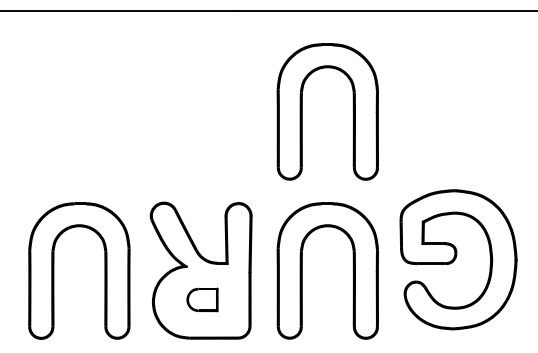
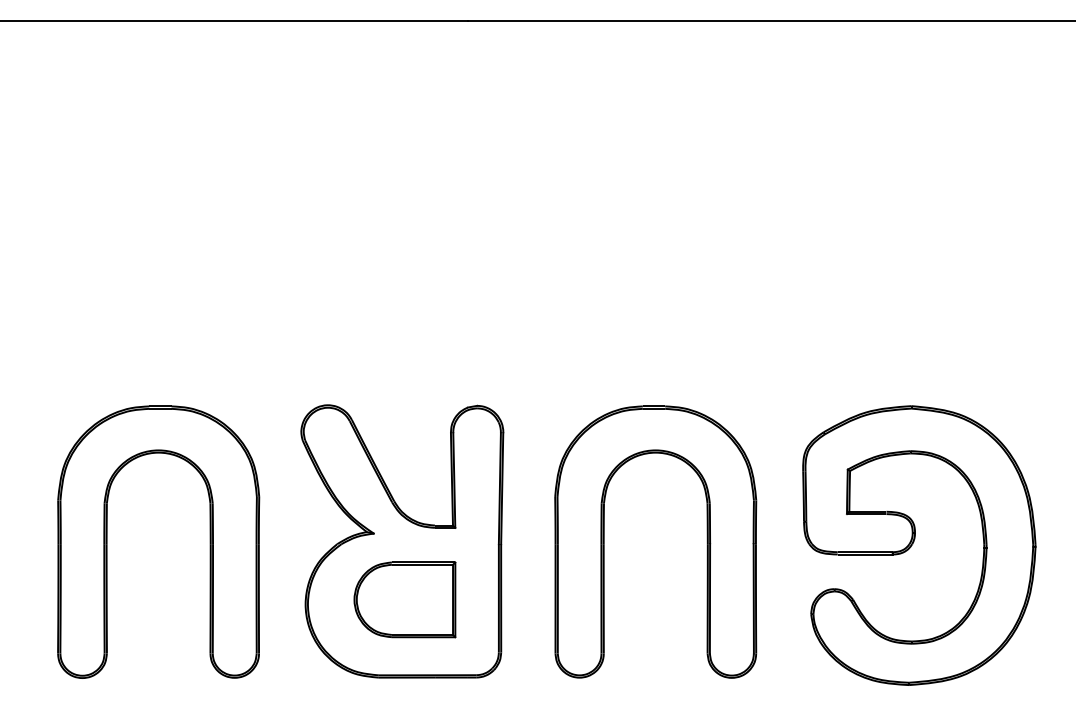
part: (302, 111) -> (605, 222), removed
part: (458, 259) -> (919, 545), moved
part: (202, 299) -> (404, 599), size x1.67

